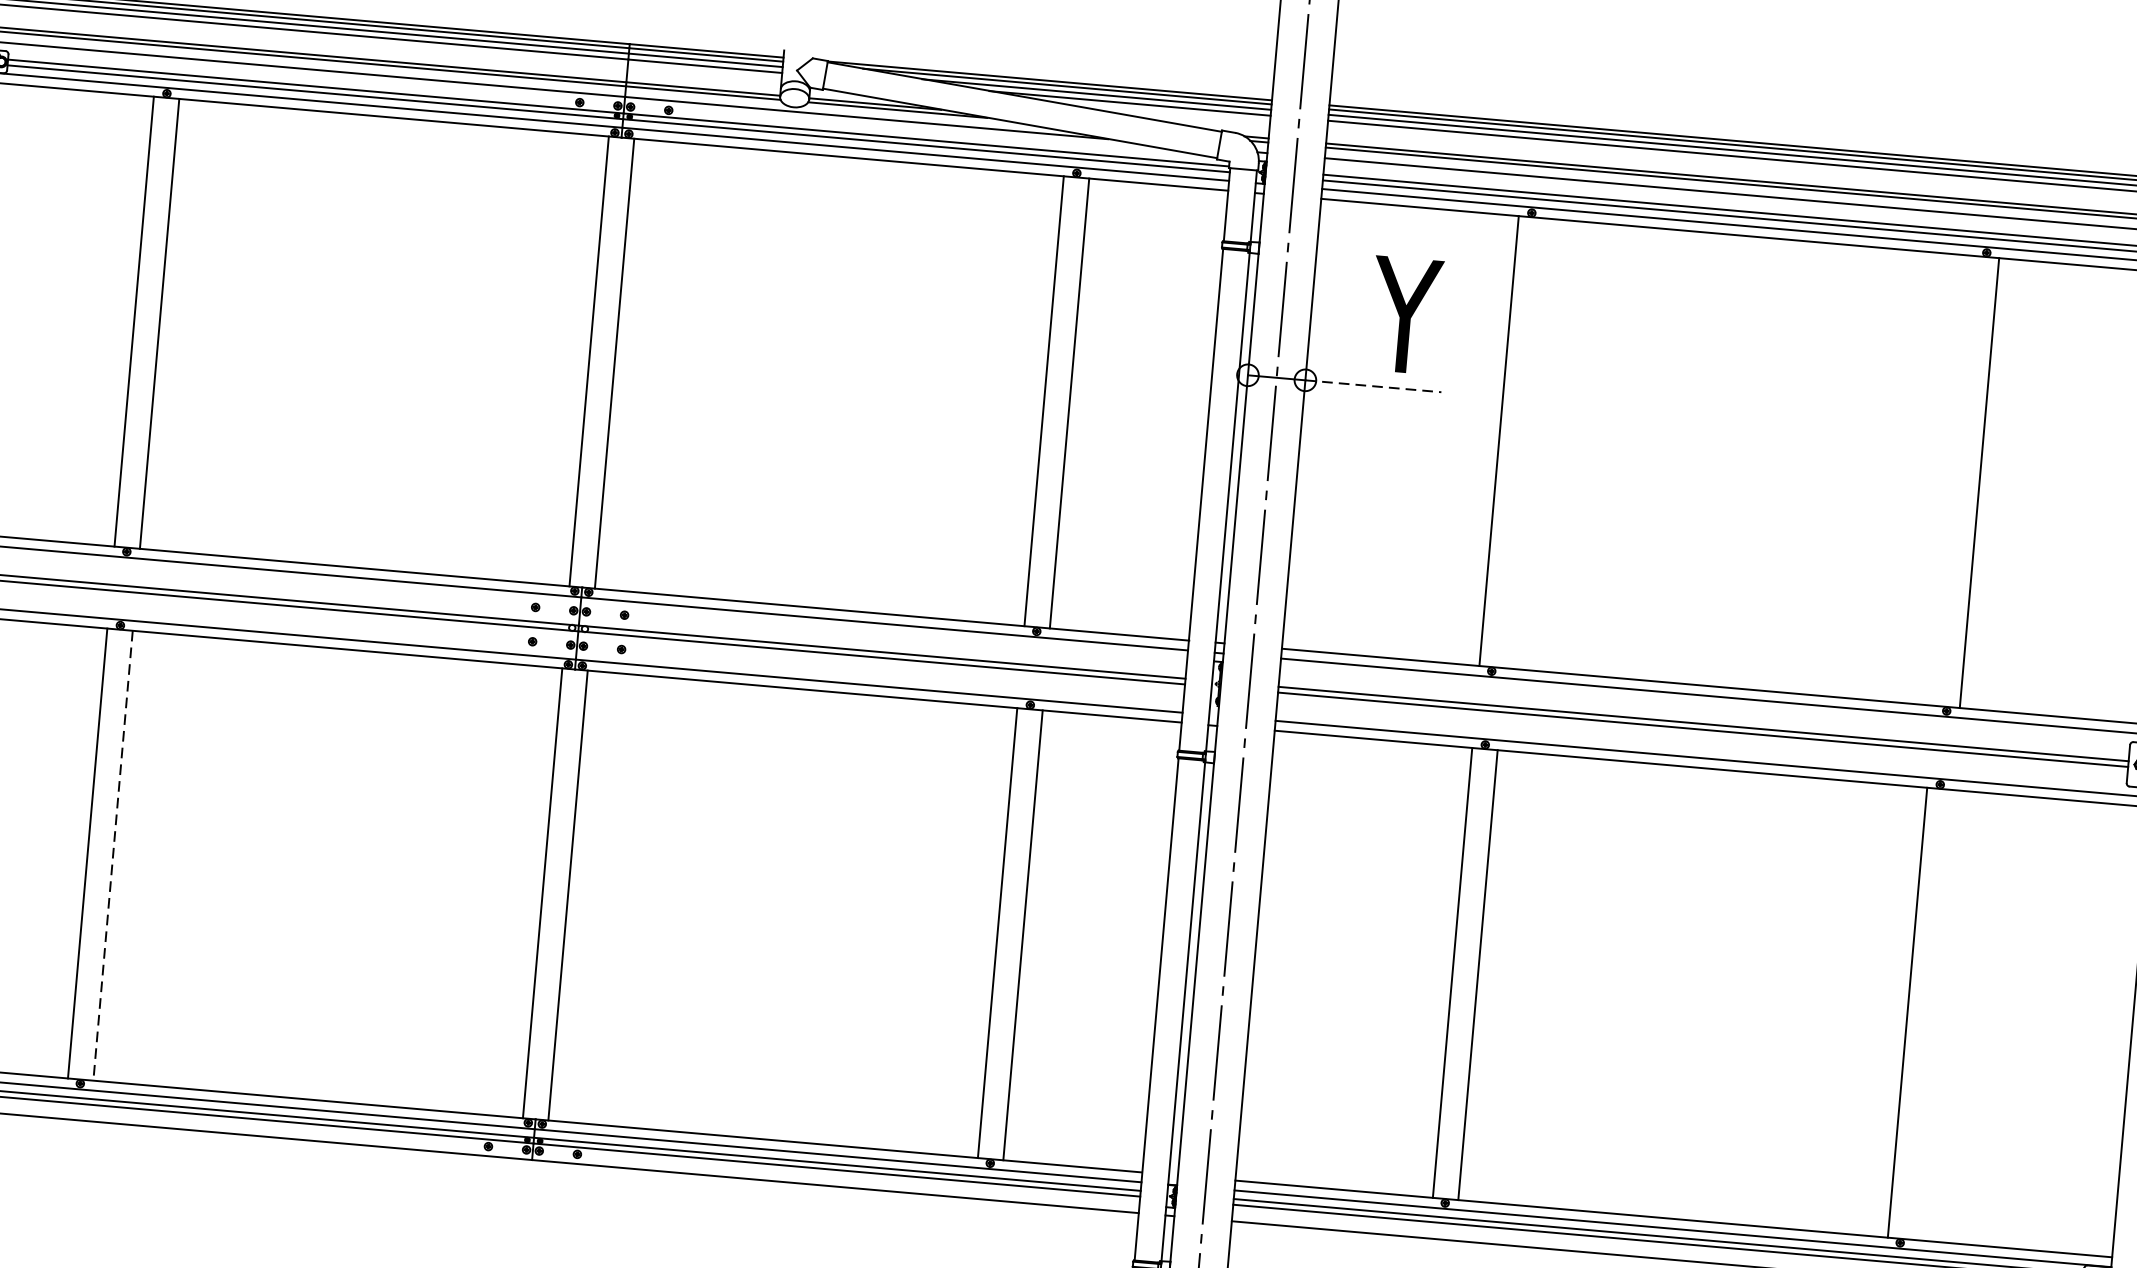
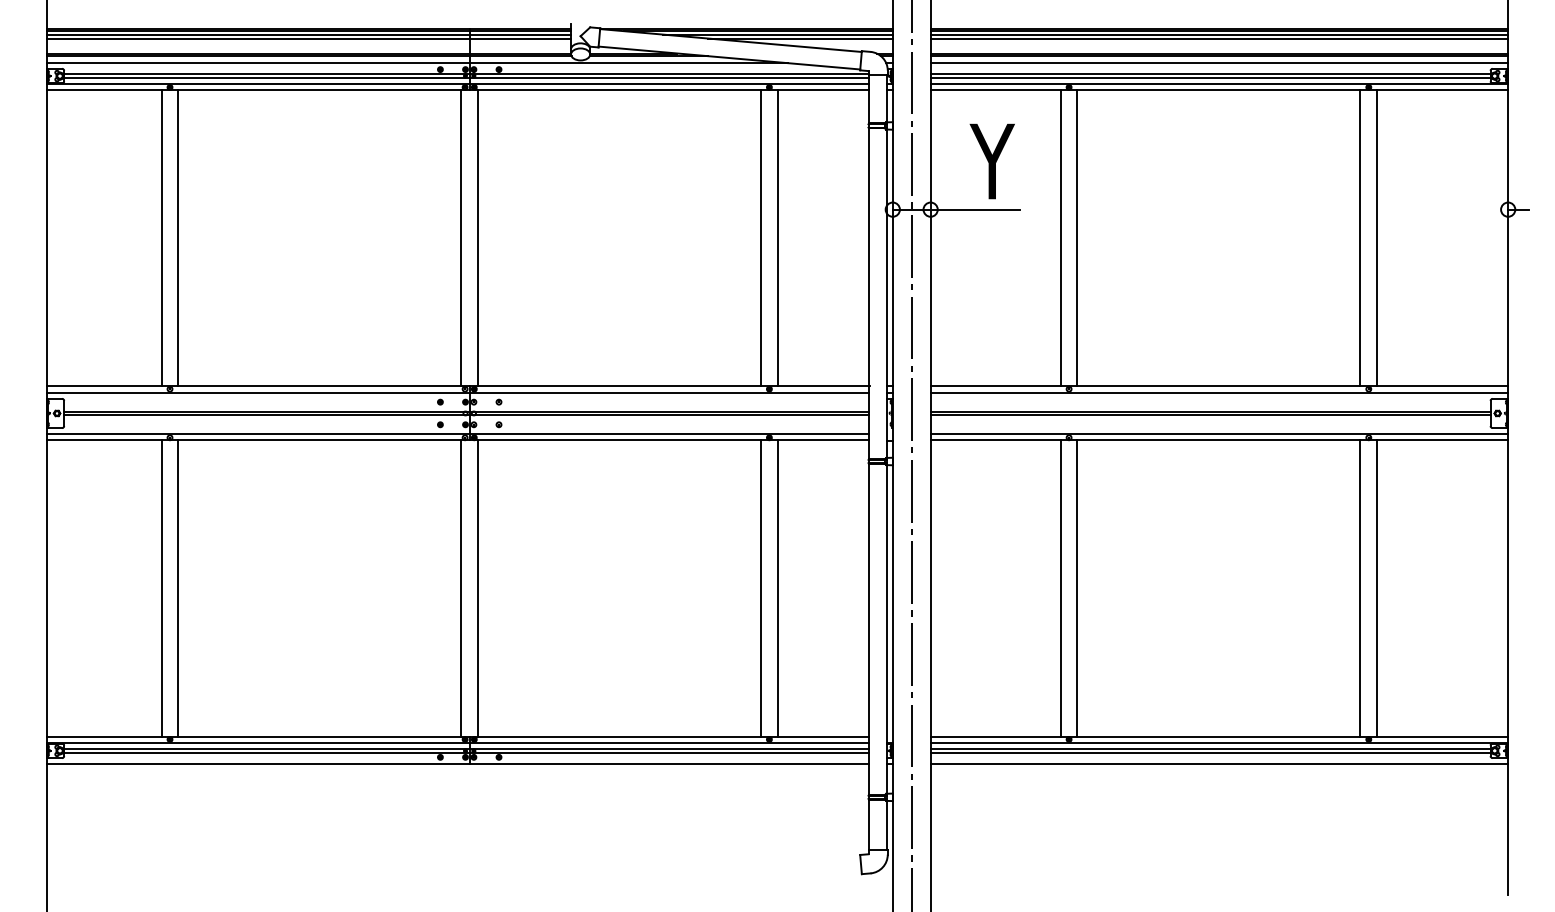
line: (1373, 386) -> (975, 209), dashed -> solid
line: (1524, 443) -> (1077, 238), added
line: (1954, 481) -> (1360, 238), added
line: (113, 857) -> (178, 589), dashed -> solid
line: (1933, 1014) -> (1377, 588), added

